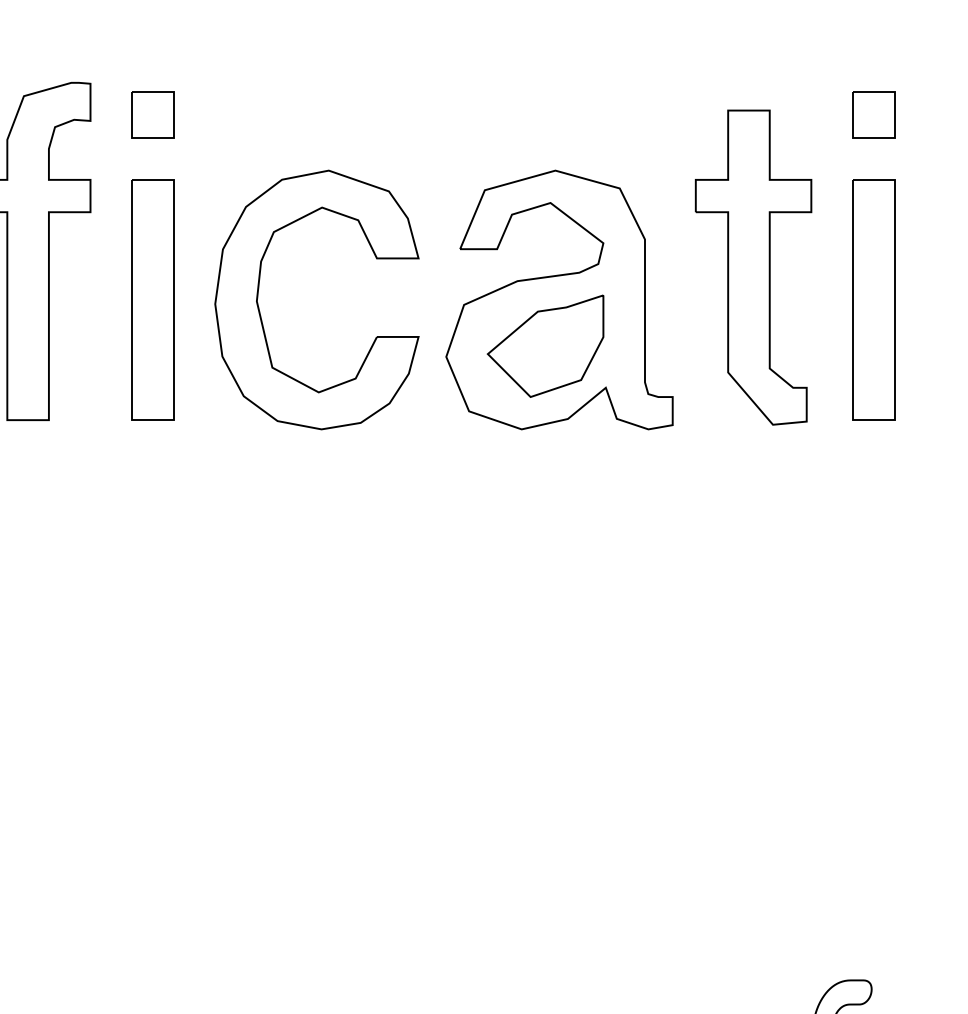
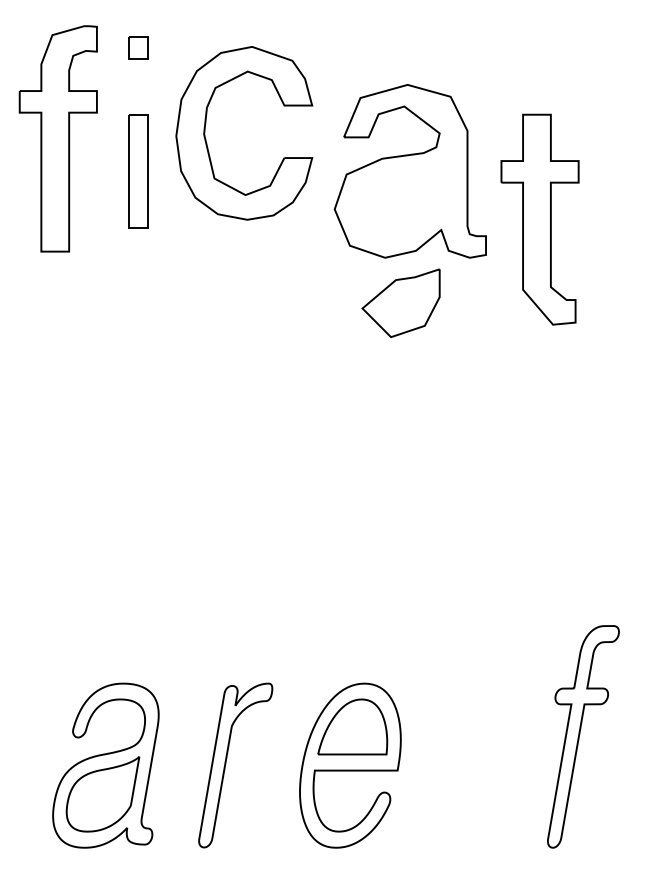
part: (152, 114) -> (138, 47), size x0.7
part: (872, 114) -> (619, 47), removed
part: (752, 267) -> (539, 219), moved
part: (152, 300) -> (138, 171), size x0.7
part: (872, 300) -> (619, 171), removed
part: (261, 315) -> (207, 143), moved
part: (544, 345) -> (400, 302), moved

